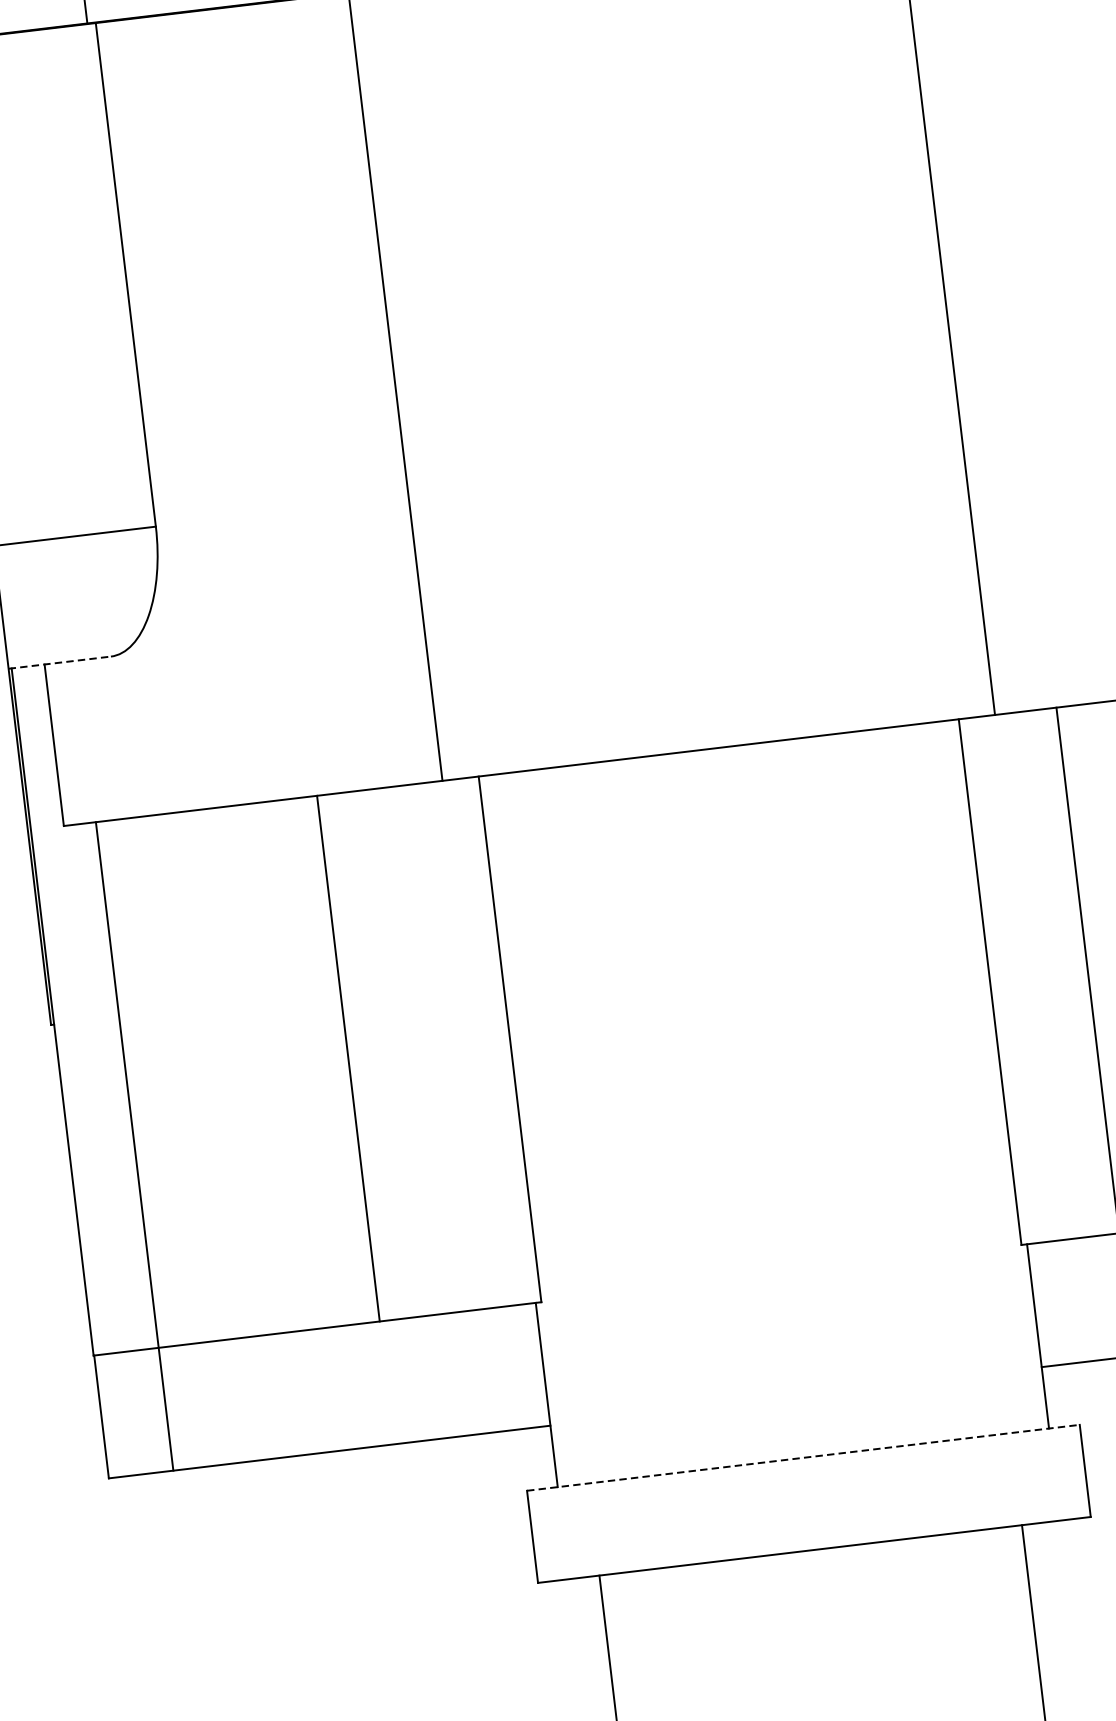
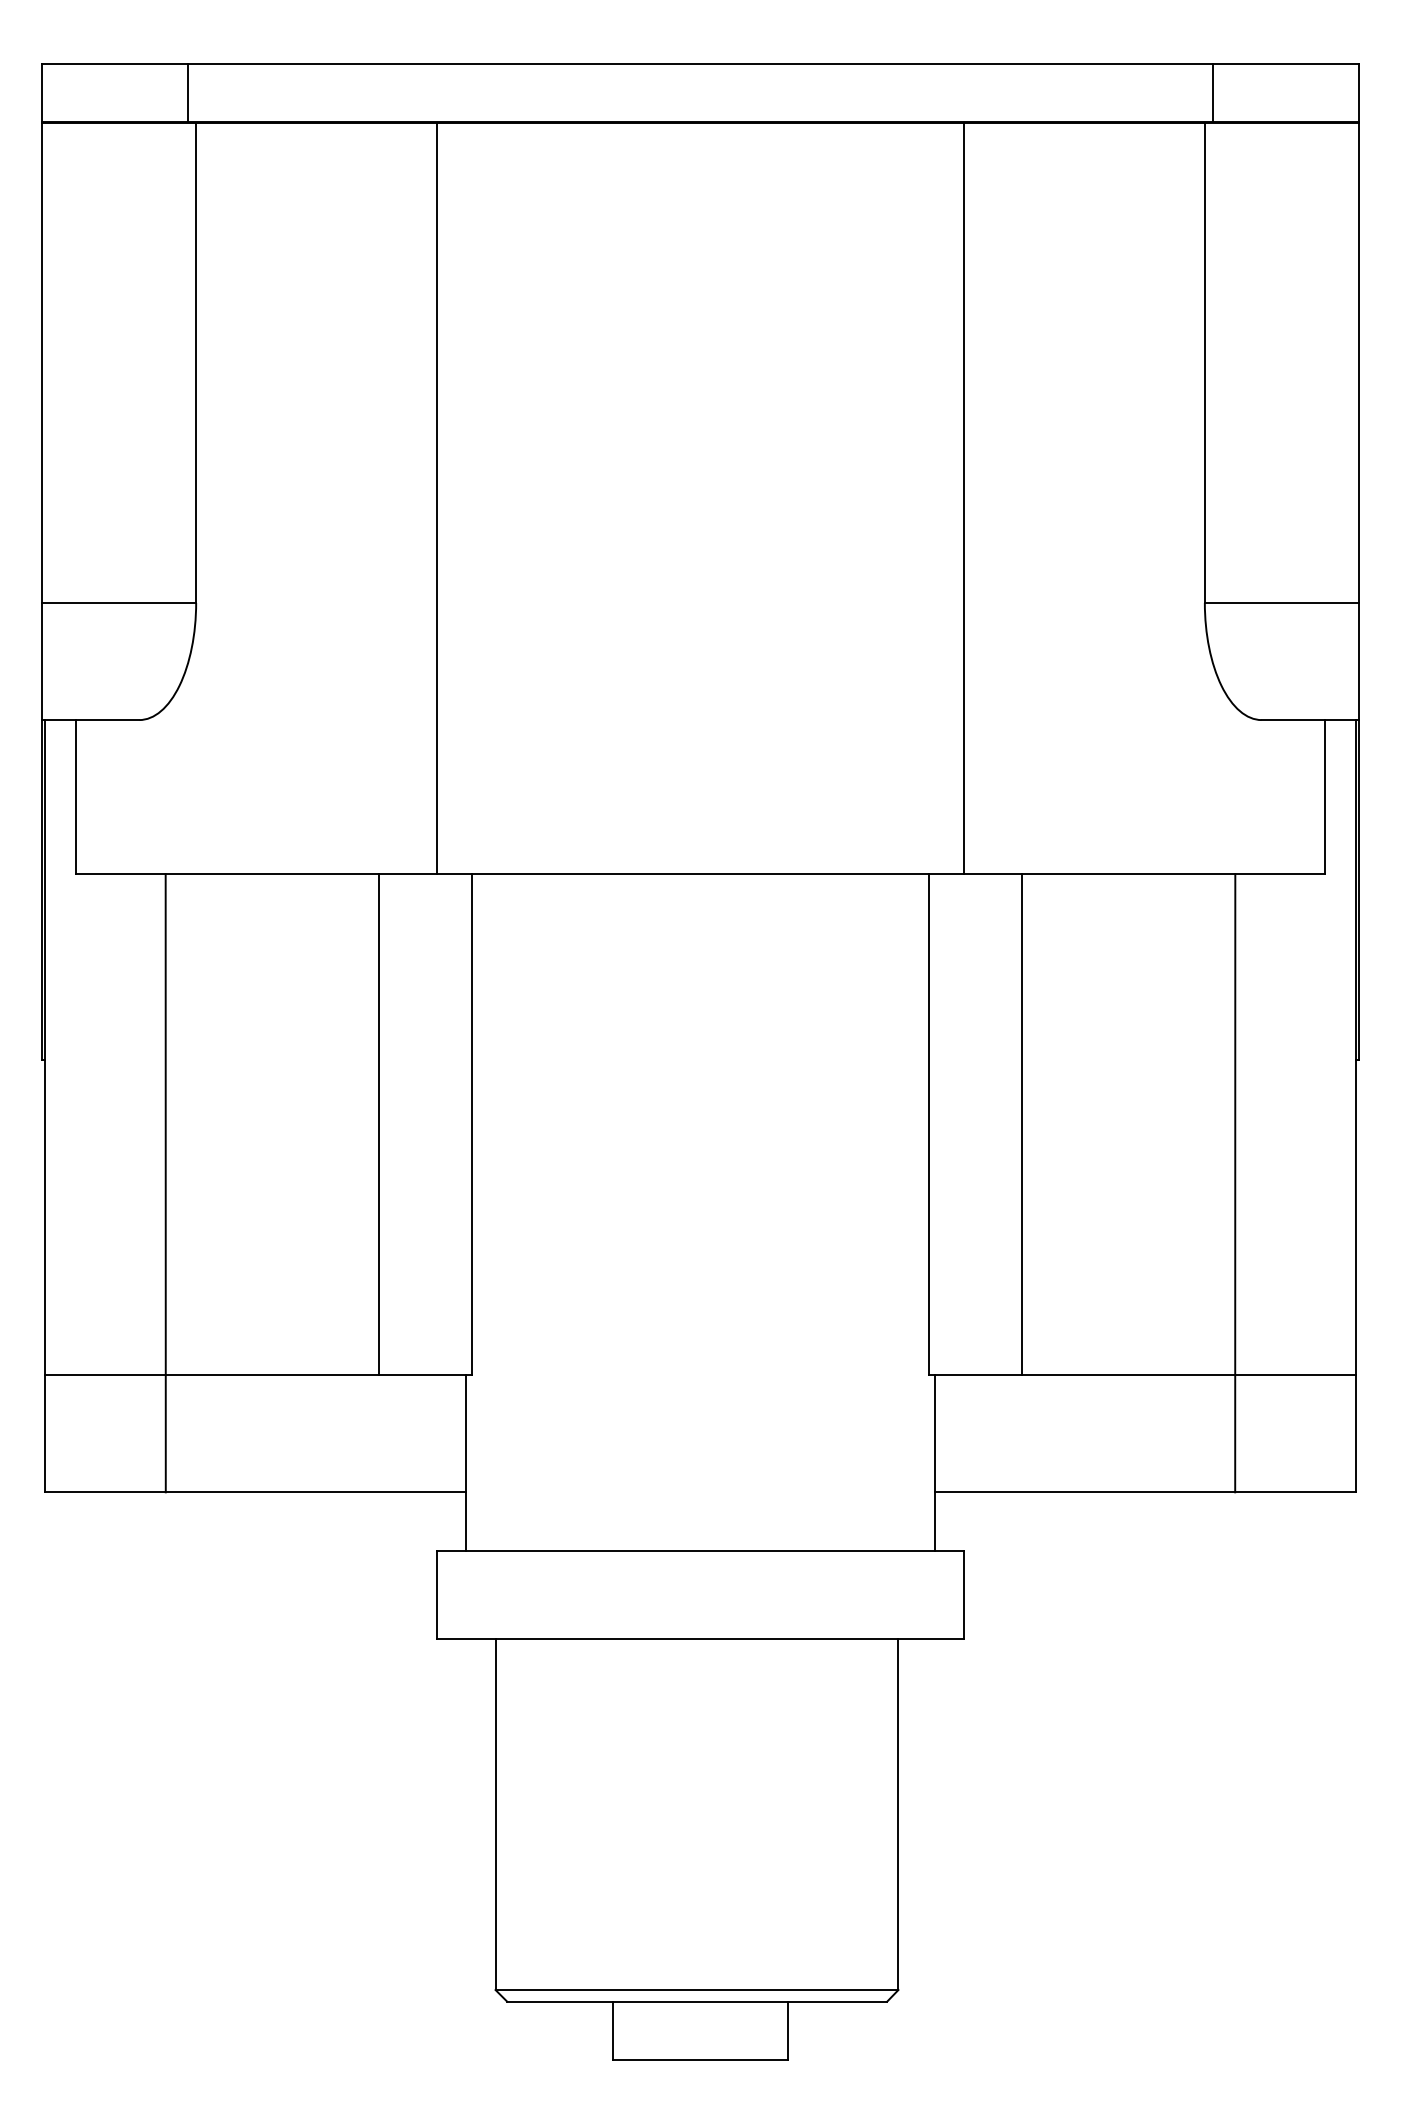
line: (59, 663) -> (90, 720), dashed -> solid
line: (348, 1058) -> (378, 1124), moved
line: (134, 1146) -> (165, 1183), moved
line: (803, 1457) -> (700, 1550), dashed -> solid

